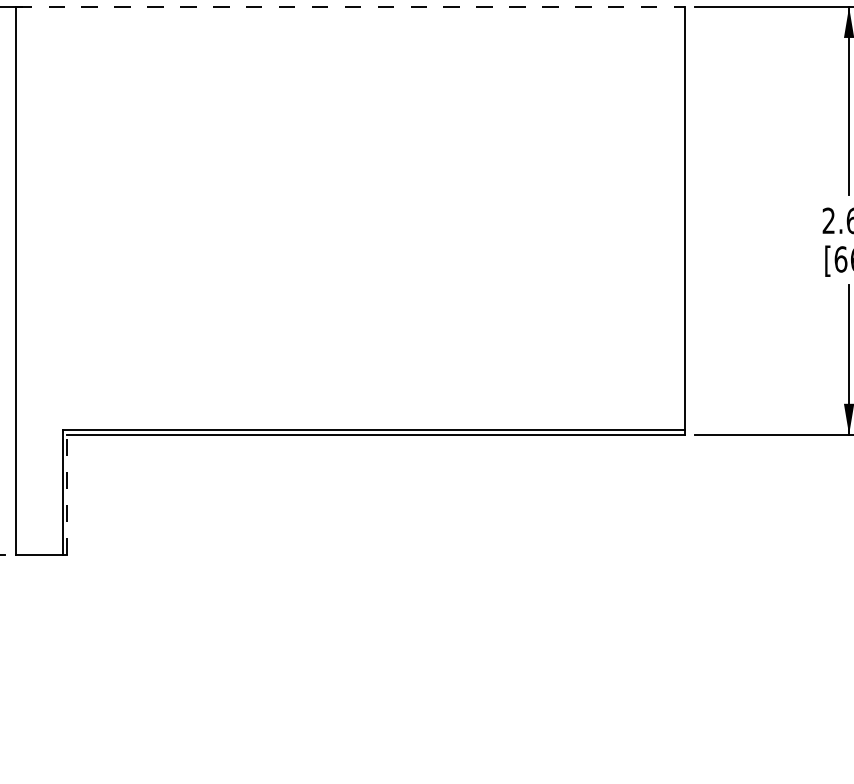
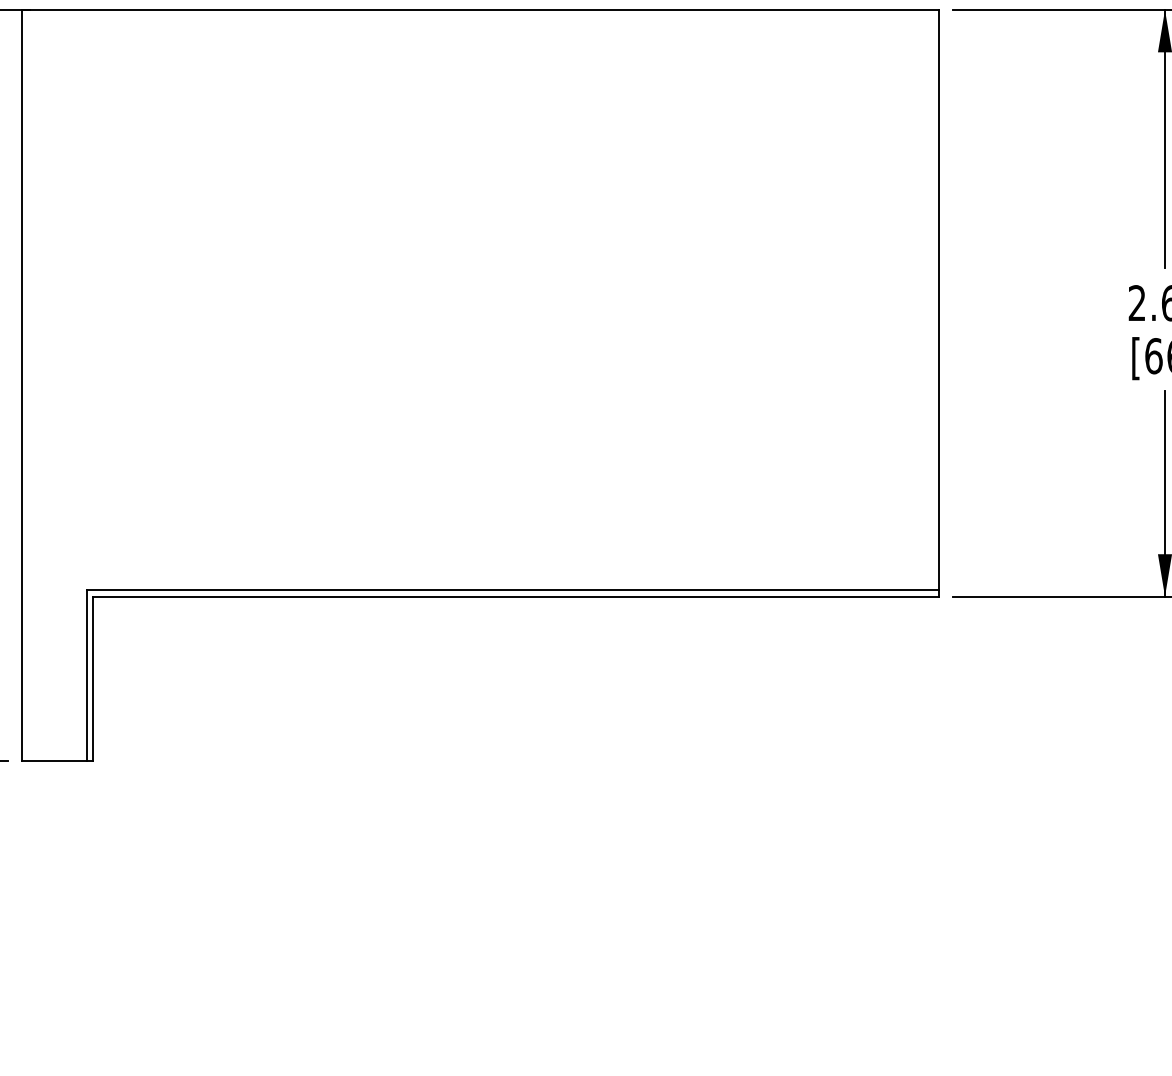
line: (350, 7) -> (480, 10), dashed -> solid
line: (67, 494) -> (92, 678), dashed -> solid

